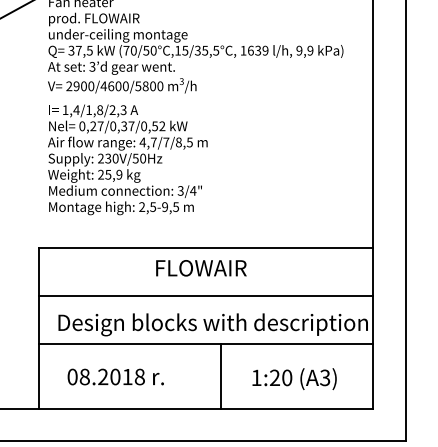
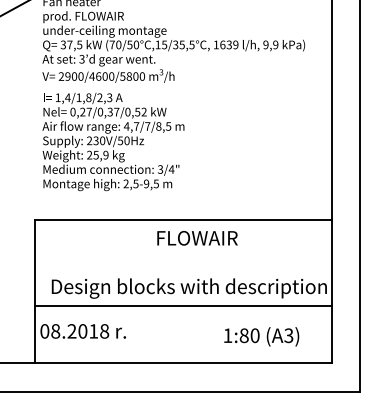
text: (201, 268) -> (197, 238), moved
line: (206, 296) -> (183, 263), removed
text: (115, 376) -> (82, 330), moved
line: (221, 376) -> (196, 334), removed
text: (275, 377) -> (244, 335), 1:20 -> 1:80

